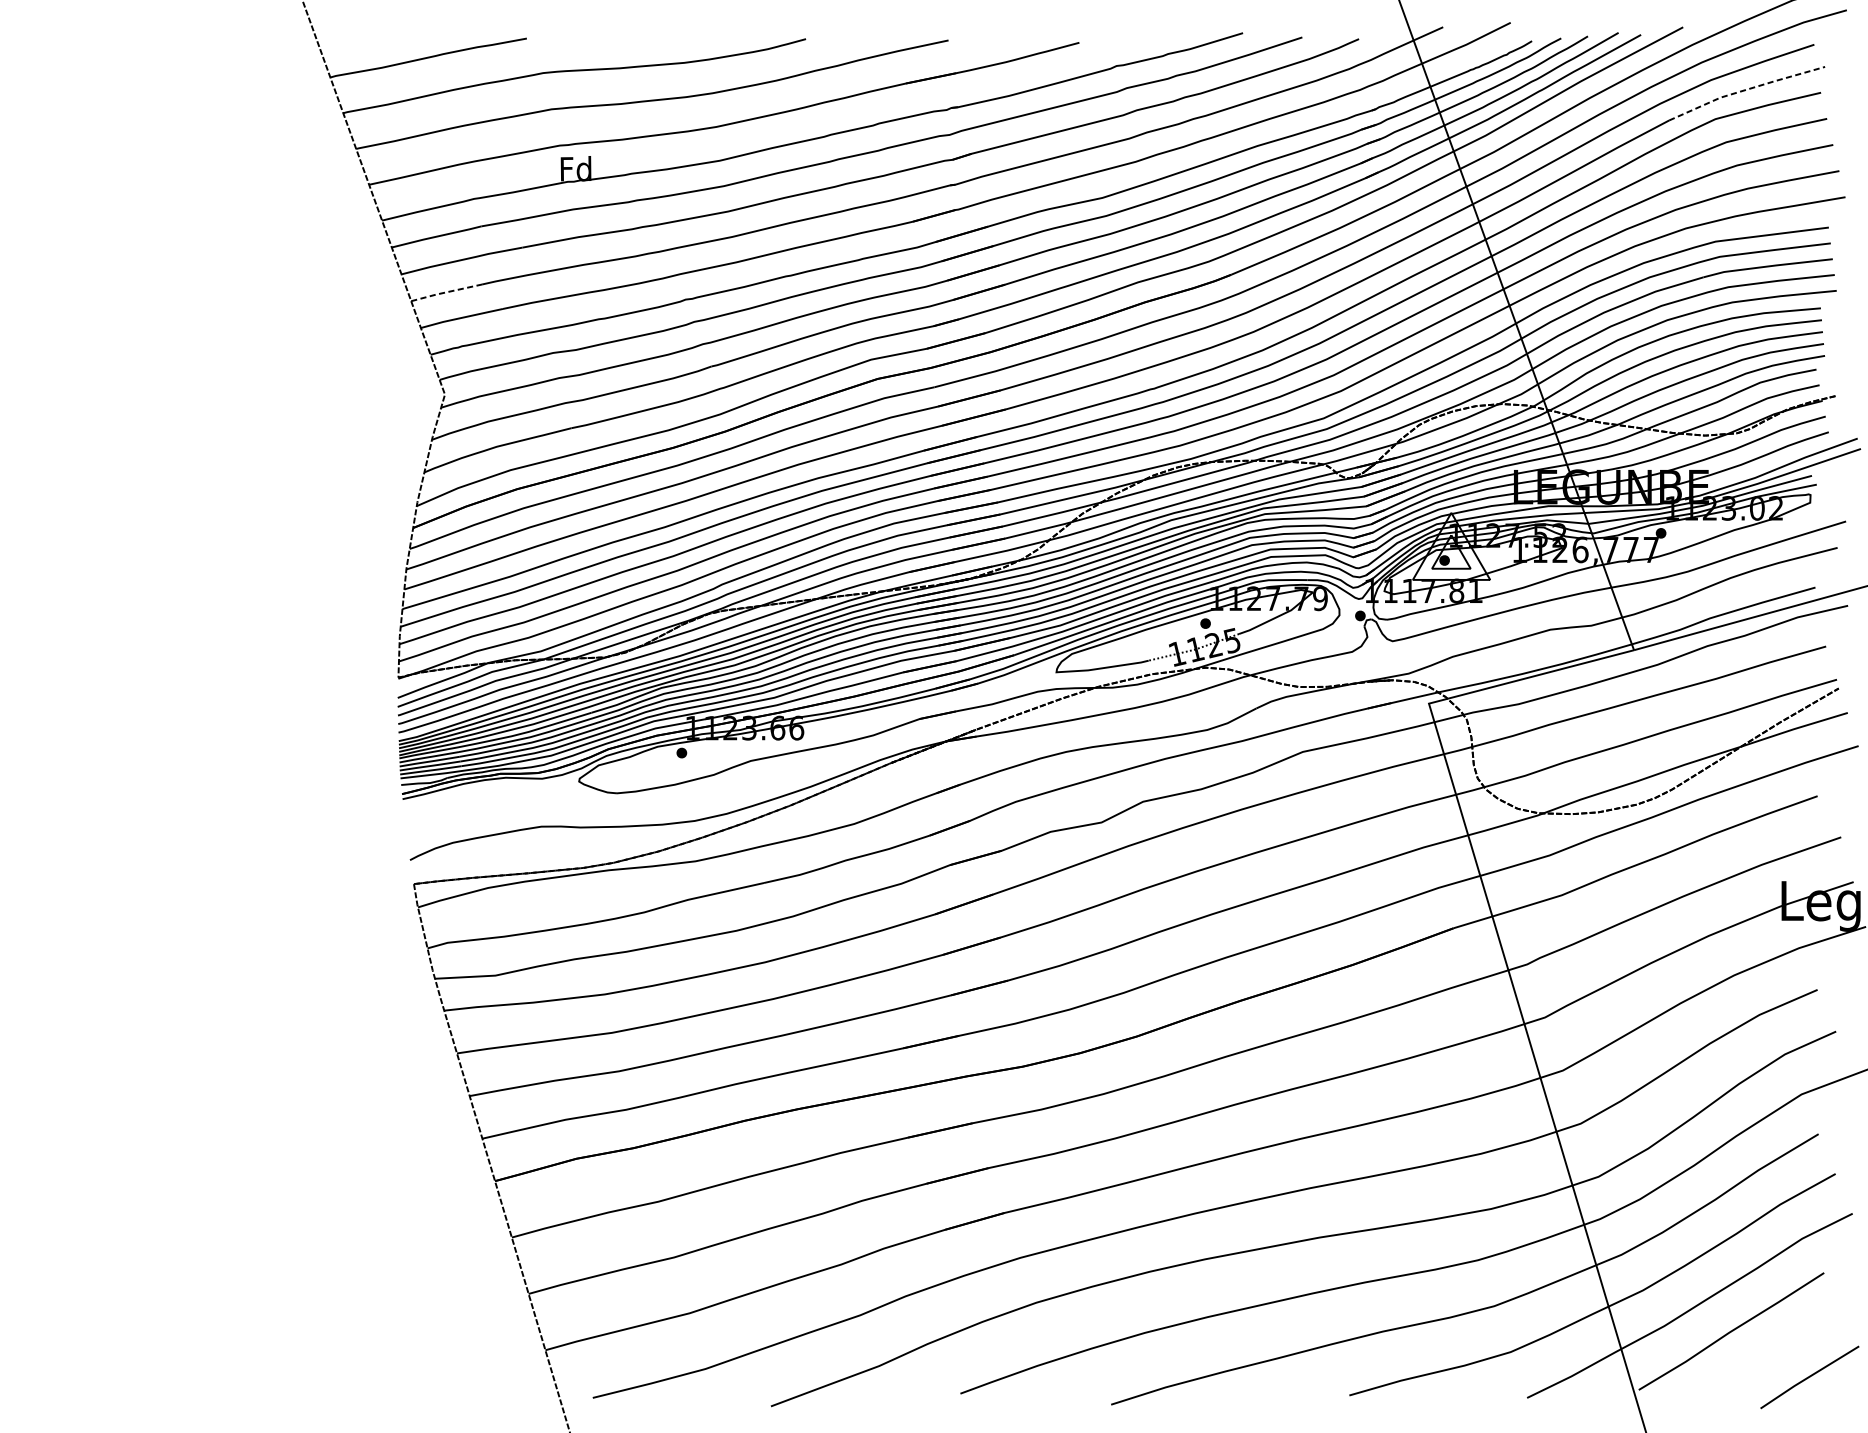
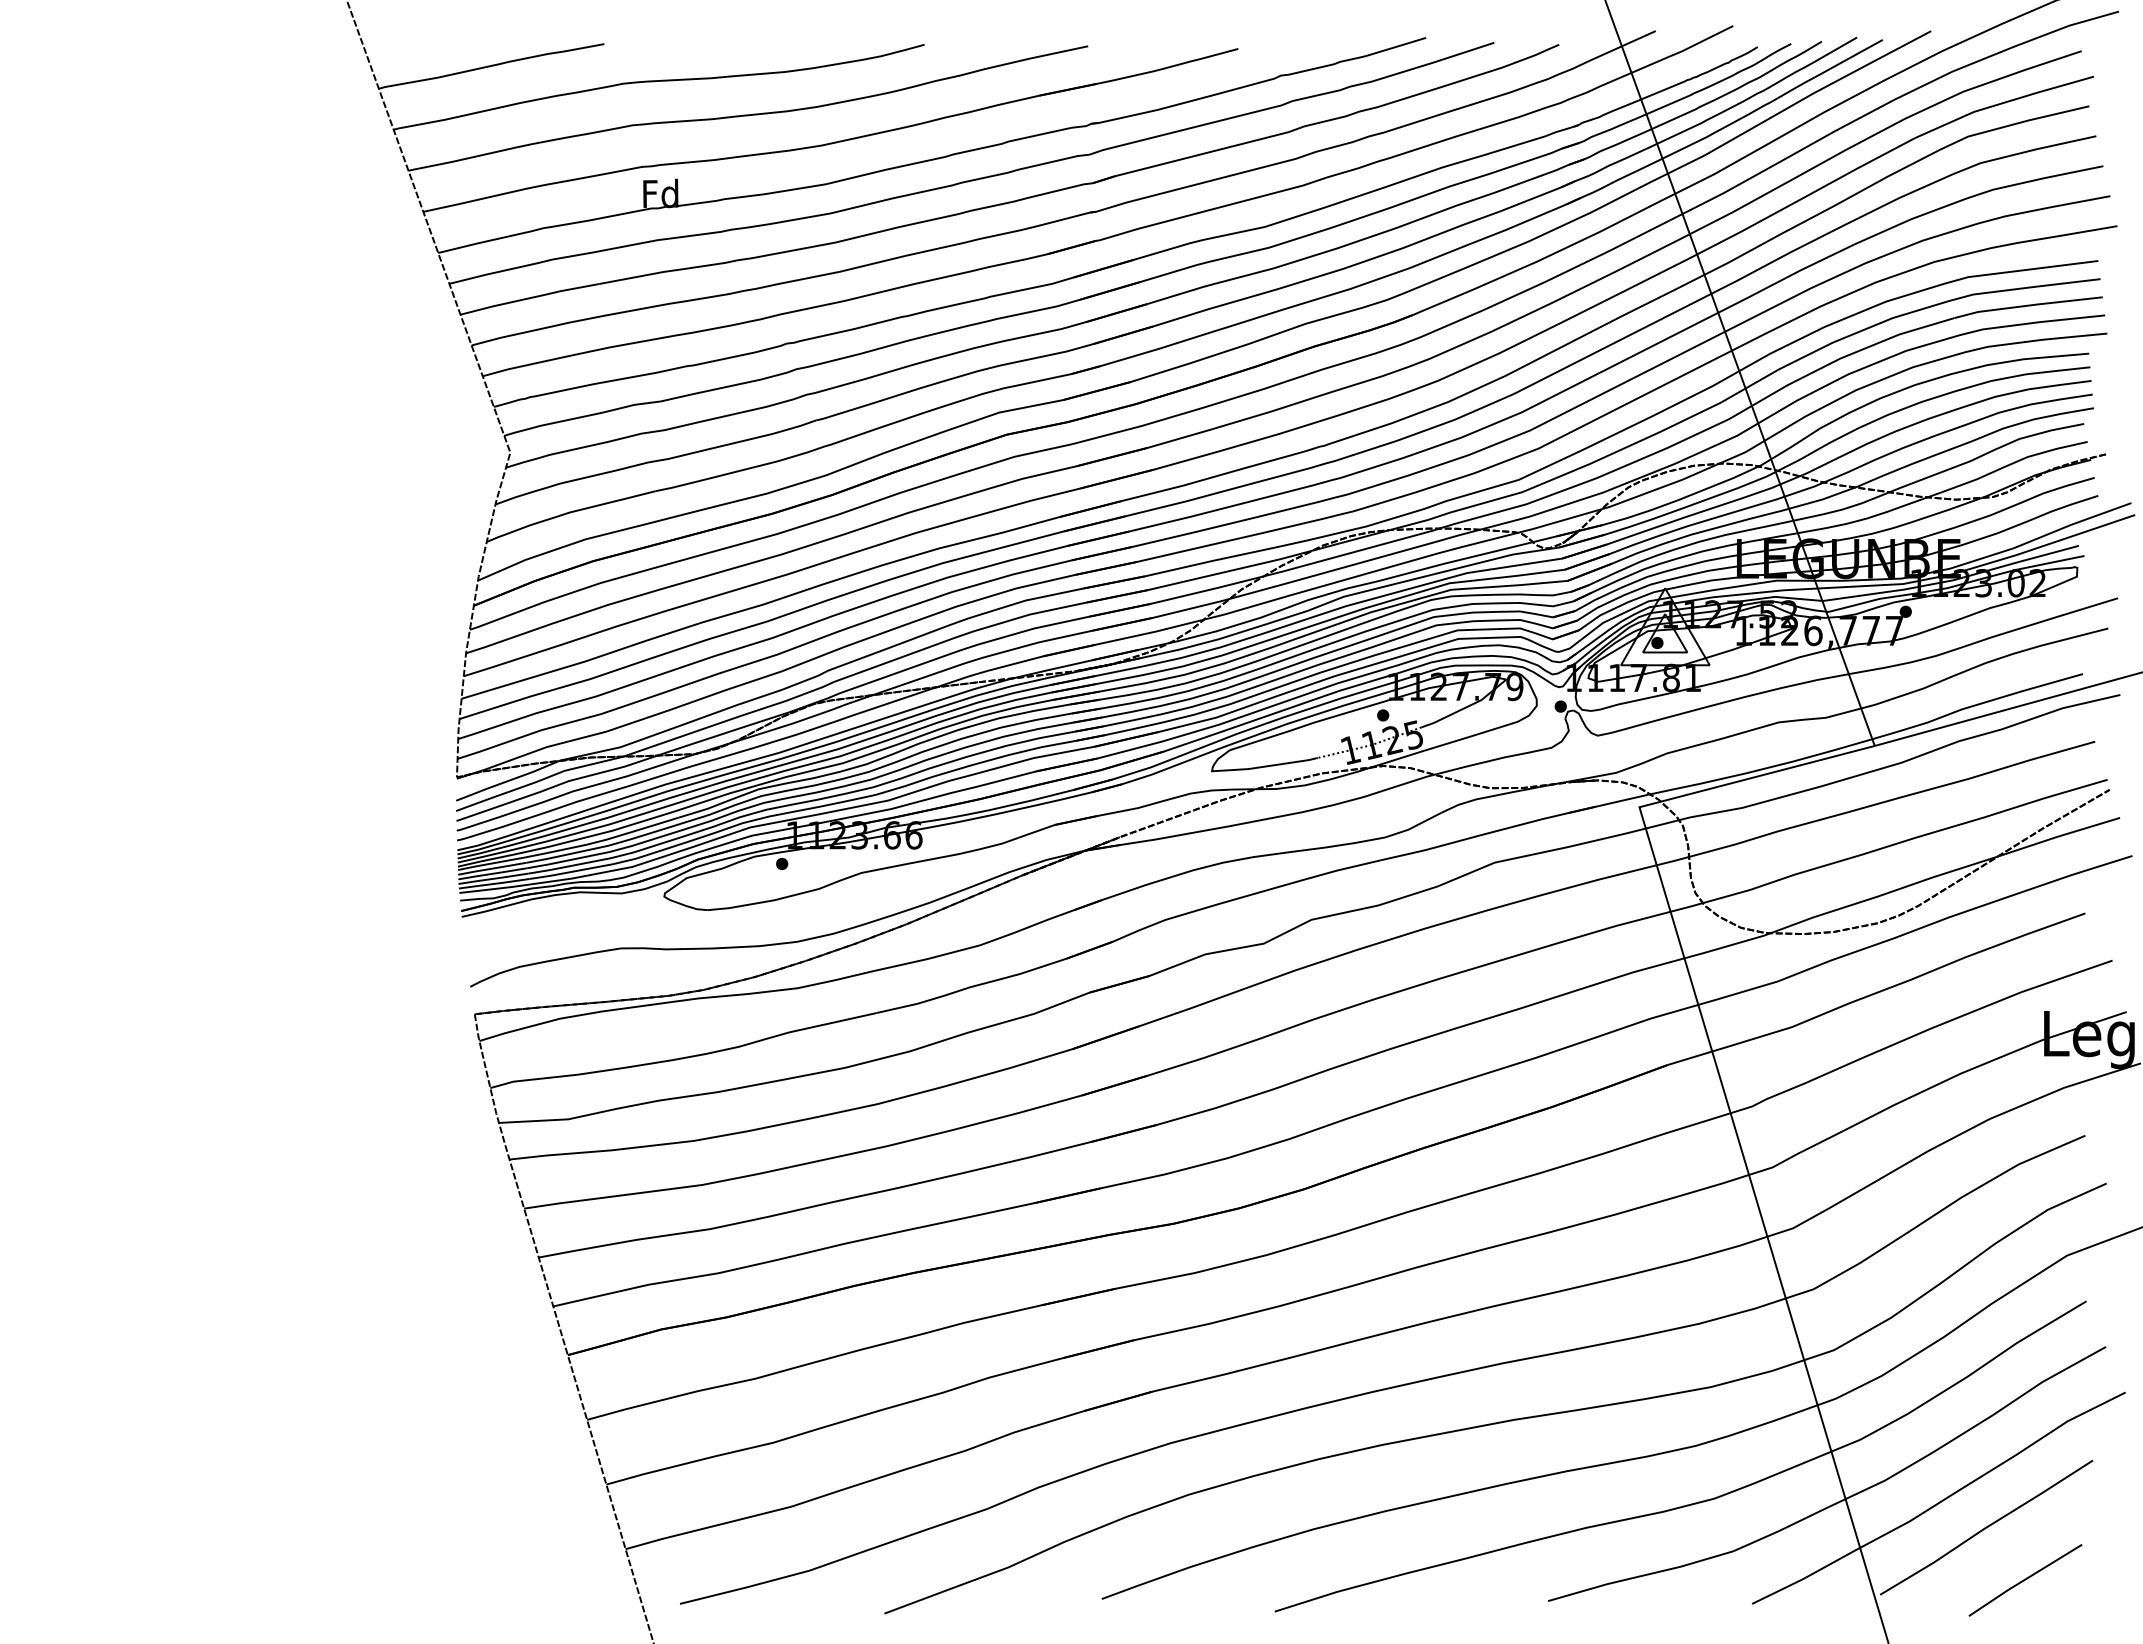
line: (1746, 89) -> (2003, 102), dashed -> solid
line: (445, 292) -> (511, 335), dashed -> solid
line: (1809, 1377) -> (2025, 1580), moved

